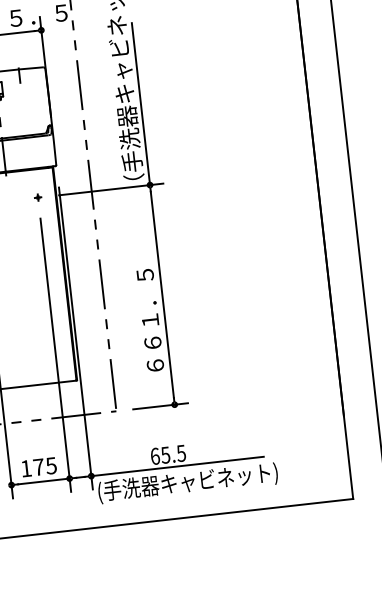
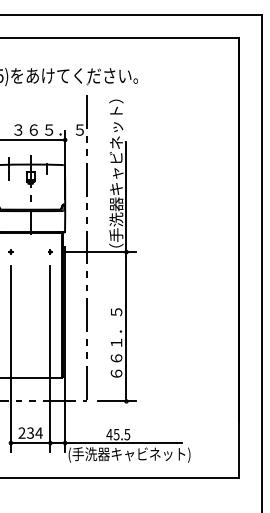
text: (155, 456) -> (109, 434), 65.5 -> 45.5
text: (38, 466) -> (30, 432), 175 -> 234

